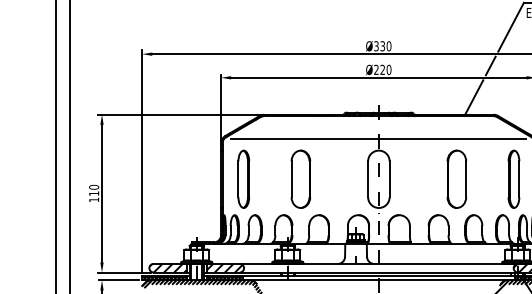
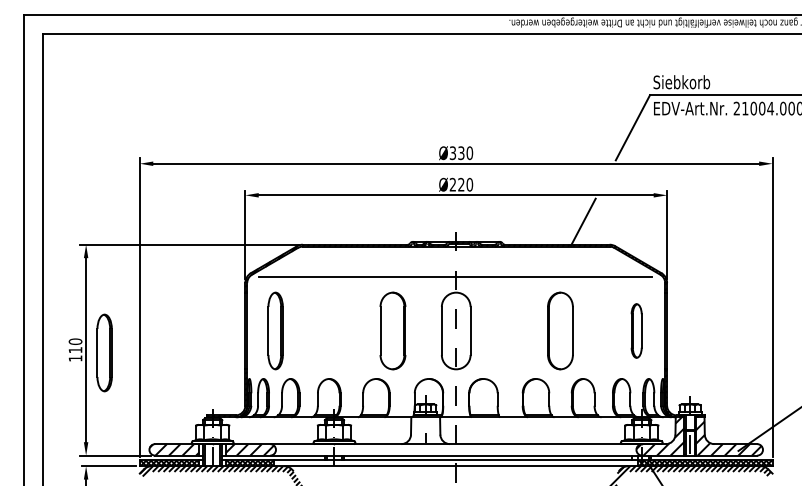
line: (490, 65) -> (605, 179), removed
part: (300, 178) -> (392, 330), moved
part: (513, 178) -> (636, 330), size x0.7
part: (115, 195) -> (104, 352), added

